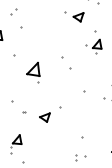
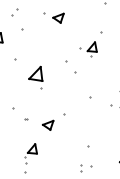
part: (74, 16) -> (54, 17), moved
part: (93, 46) -> (88, 49), moved
part: (16, 144) -> (31, 154), moved

